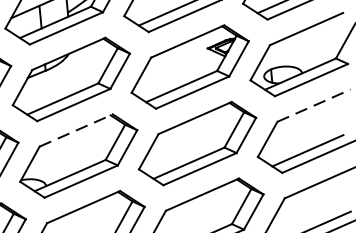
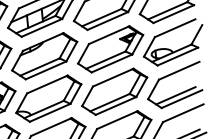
line: (314, 105) -> (179, 70), dashed -> solid
line: (76, 130) -> (47, 84), dashed -> solid

